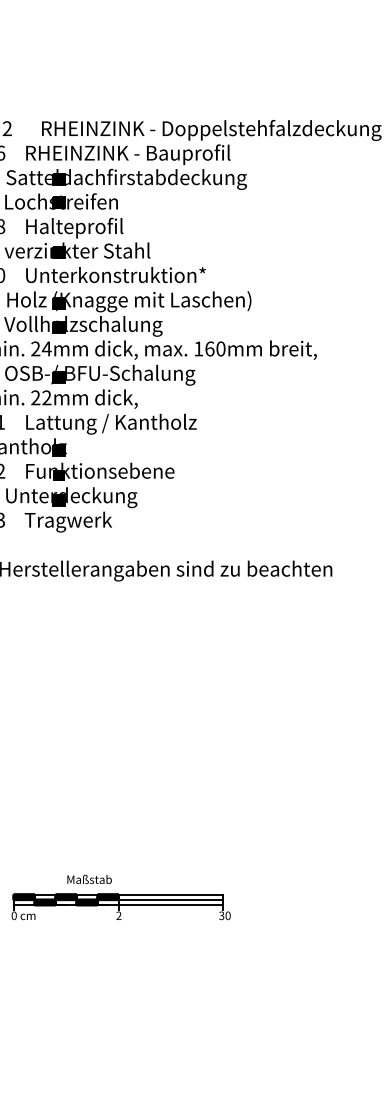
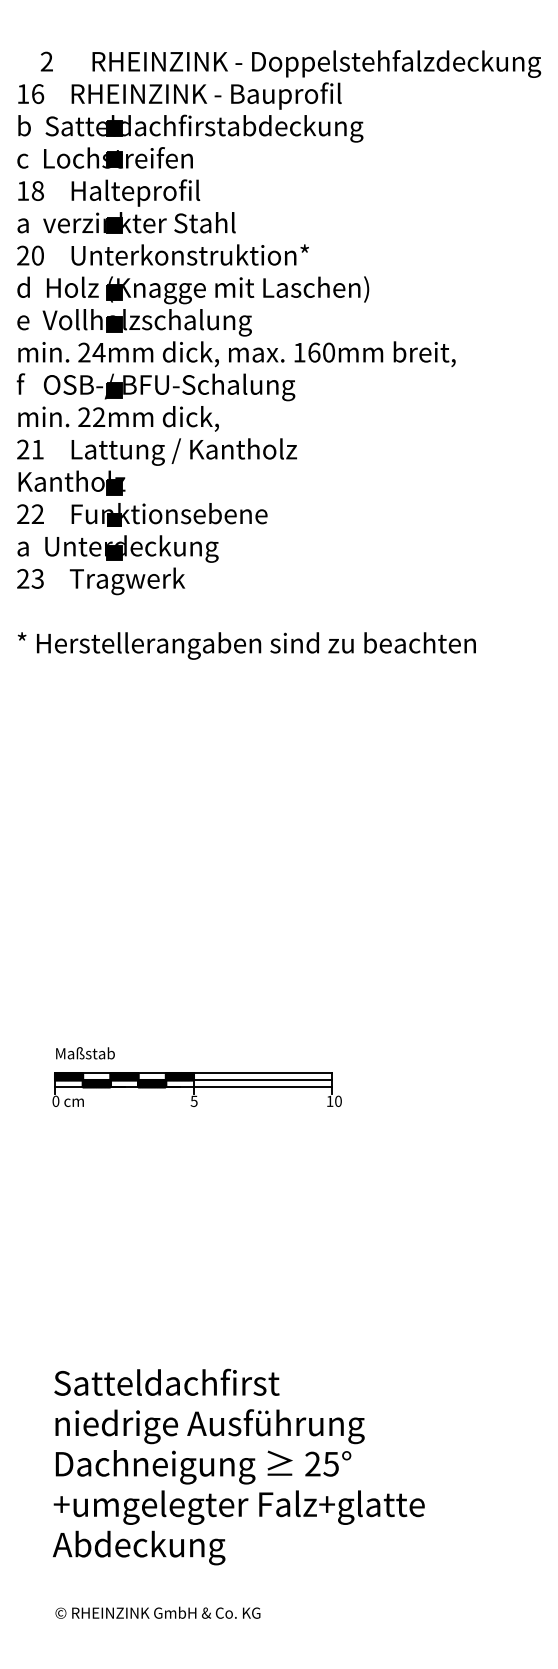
text: (89, 879) -> (85, 1053), moved
text: (118, 915) -> (193, 1100), 2 -> 5
text: (221, 915) -> (329, 1100), 30 -> 10

